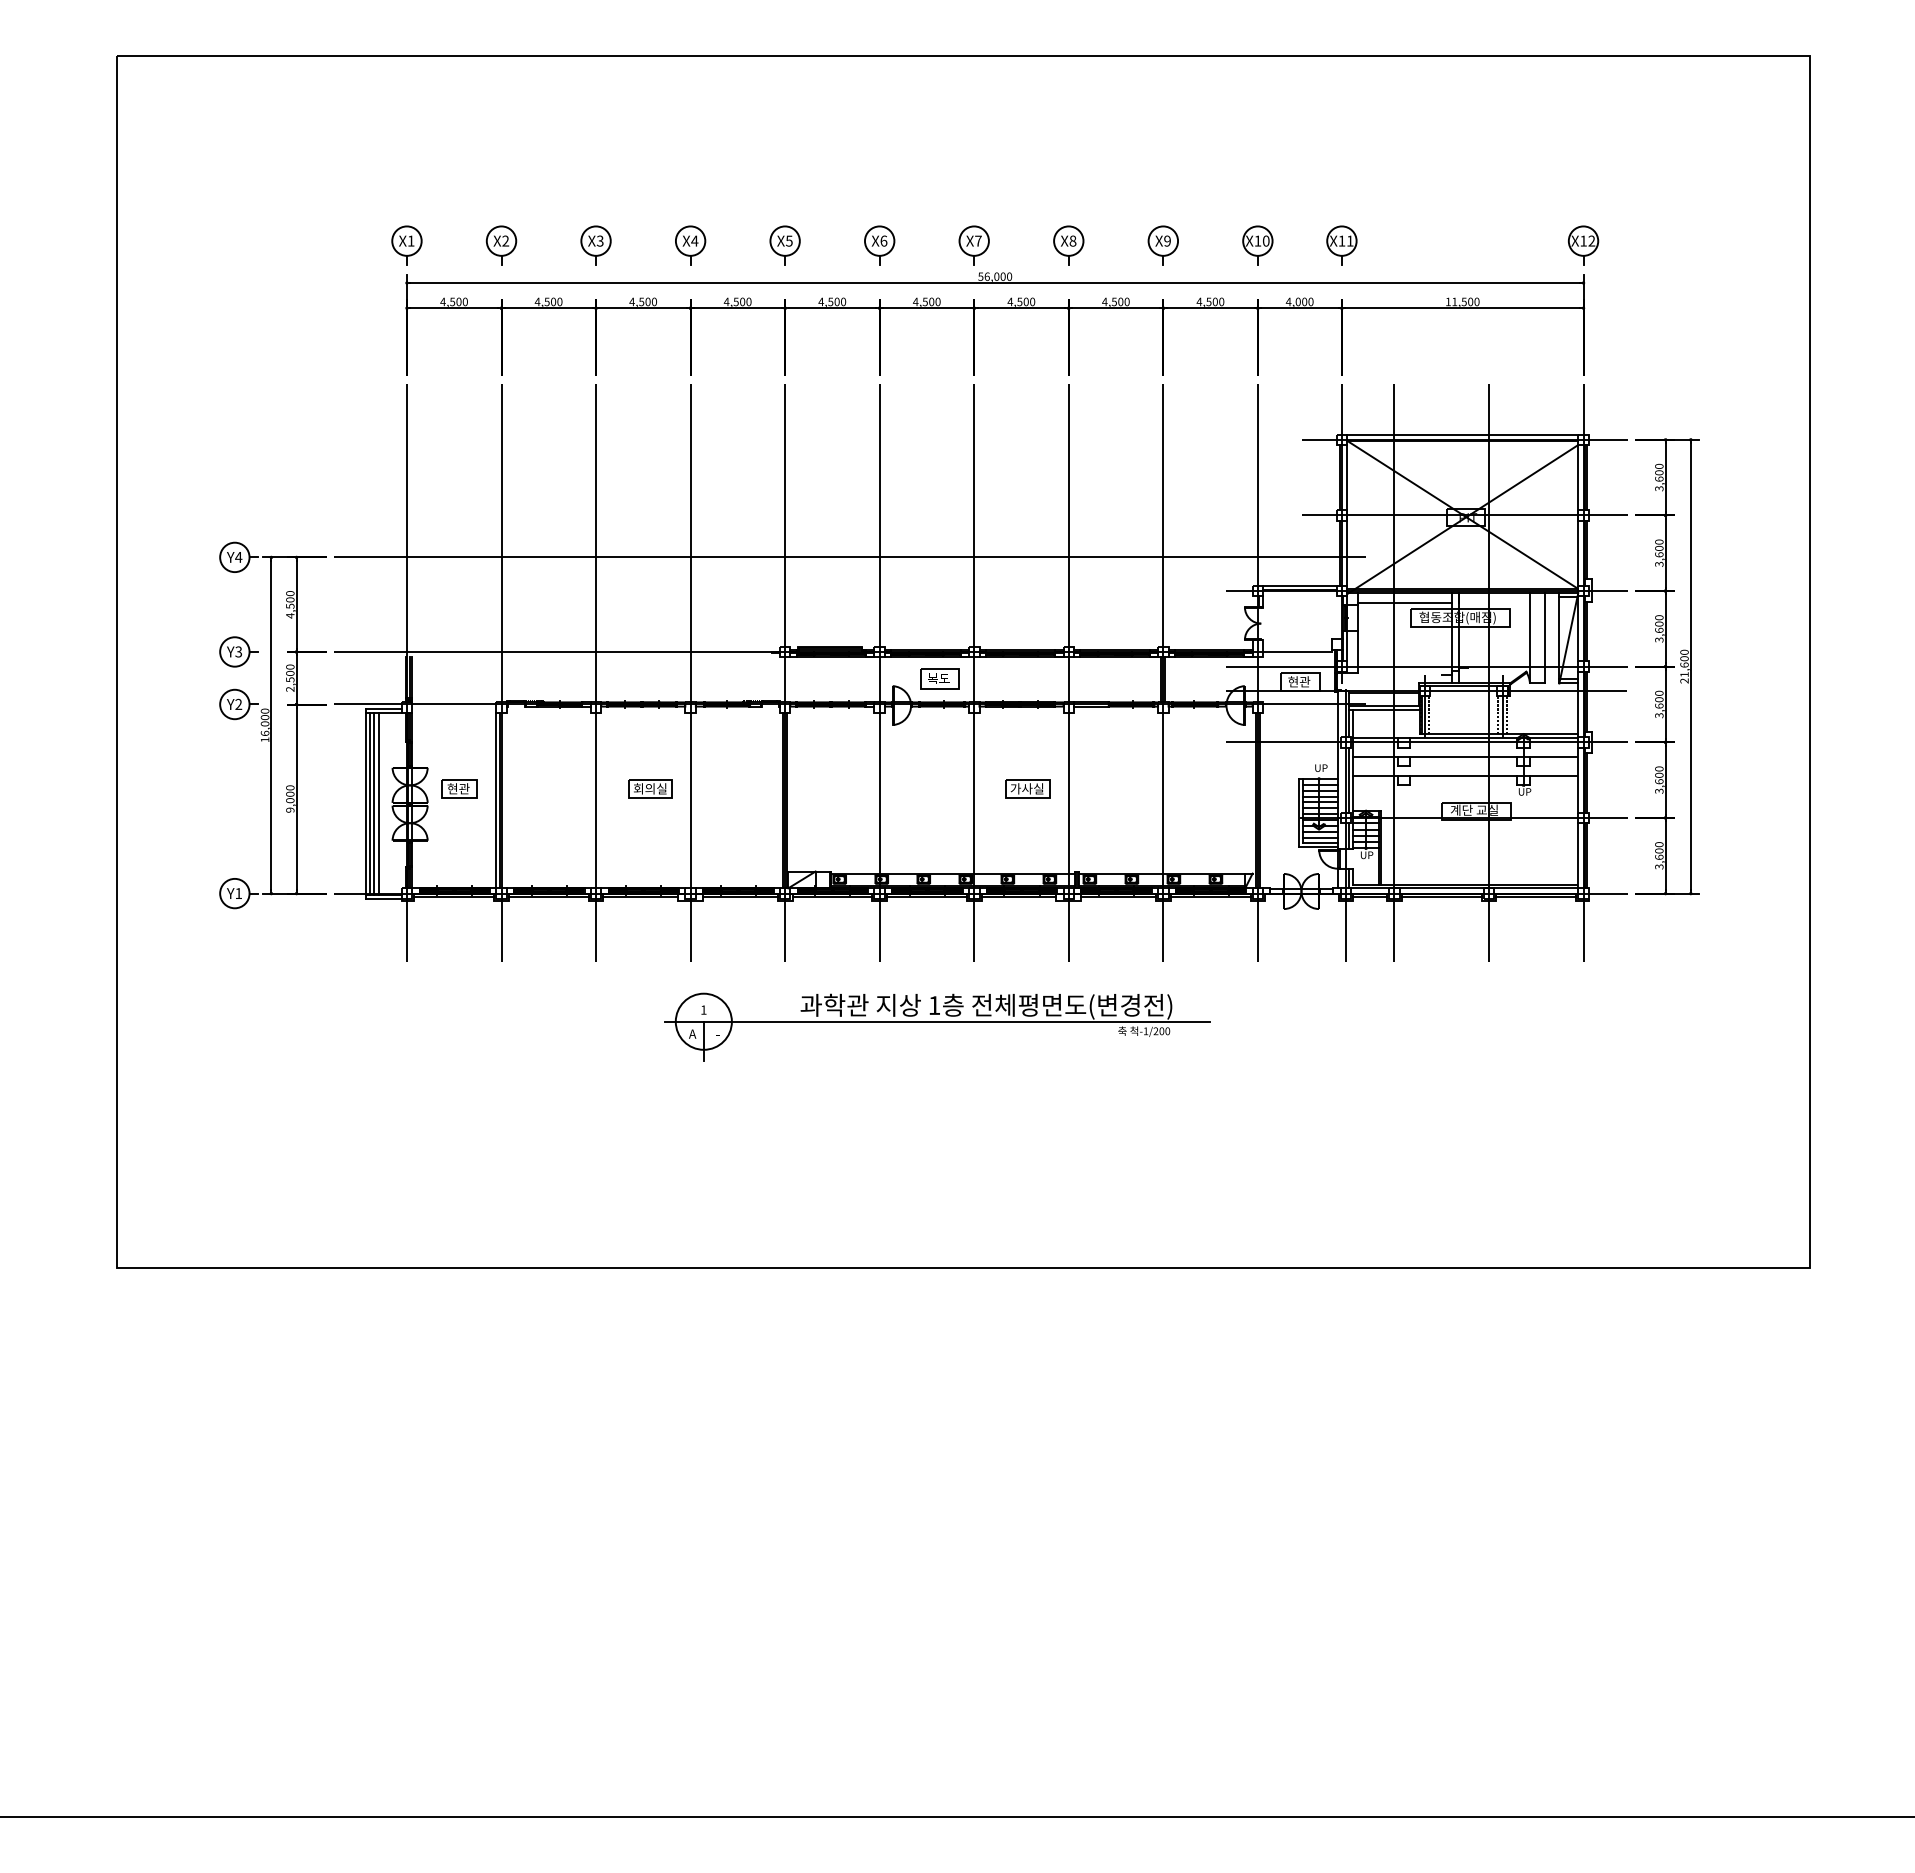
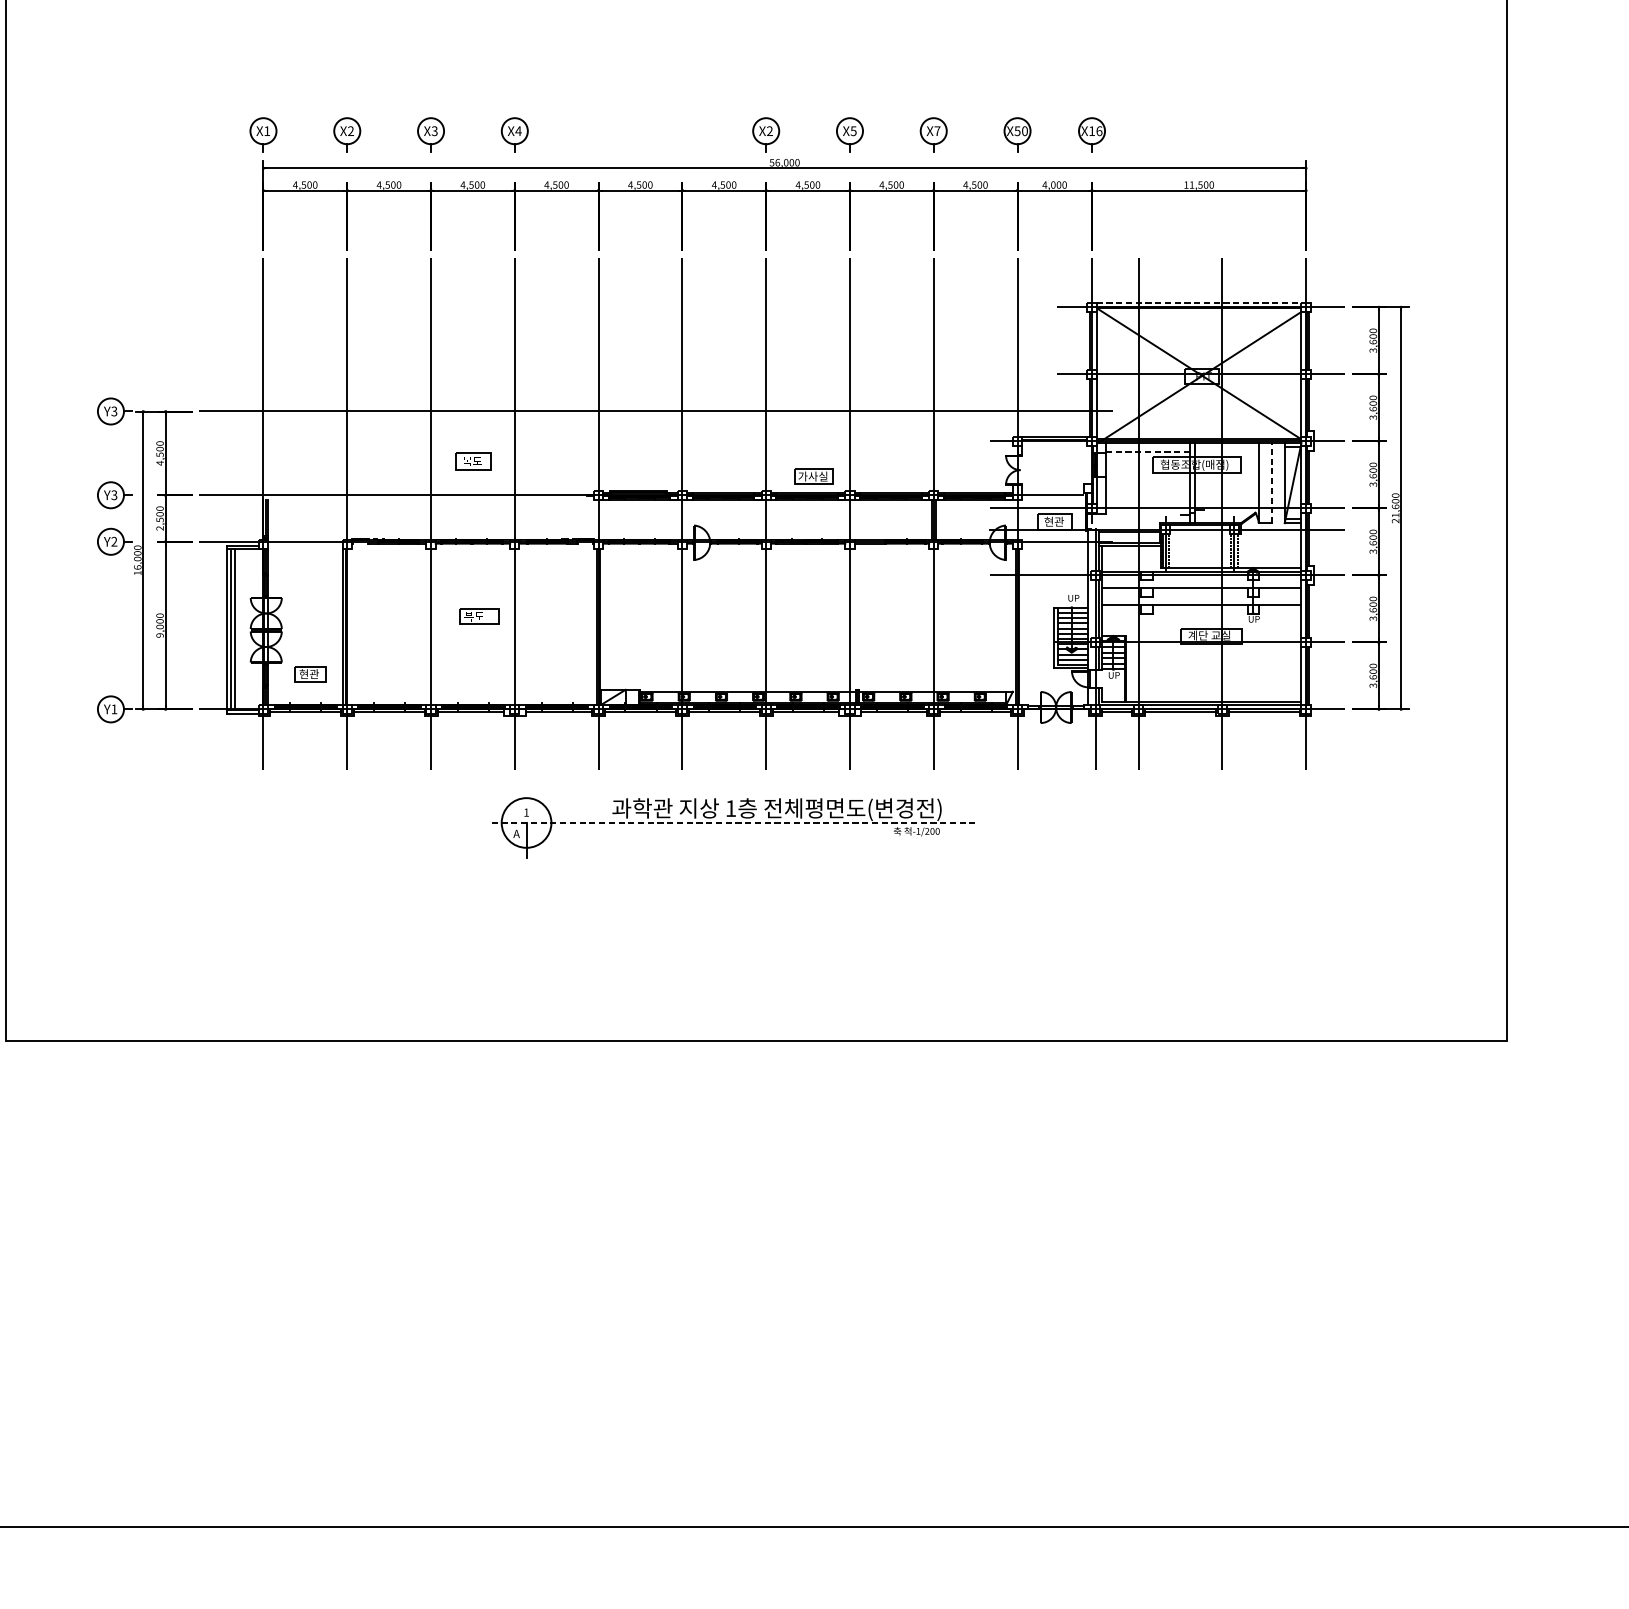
text: (978, 240) -> (769, 130), X7 -> X2
text: (1072, 240) -> (853, 130), X8 -> X5
text: (1167, 240) -> (937, 130), X9 -> X7
text: (1257, 240) -> (1017, 130), X10 -> X50
text: (1350, 240) -> (1099, 130), X11 -> X16
part: (784, 245) -> (598, 135), removed
part: (879, 245) -> (682, 135), removed
part: (1583, 245) -> (1306, 135), removed
line: (1462, 434) -> (1198, 302), solid -> dashed
text: (238, 556) -> (114, 410), Y4 -> Y3
line: (1405, 602) -> (1148, 451), solid -> dashed
line: (1544, 637) -> (1271, 482), solid -> dashed
part: (939, 678) -> (473, 461), moved
part: (459, 788) -> (310, 673), moved
text: (650, 788) -> (479, 616), 회의실 -> 복도
part: (1027, 788) -> (813, 476), moved
line: (378, 803) -> (238, 629), removed
line: (937, 1021) -> (733, 822), solid -> dashed

